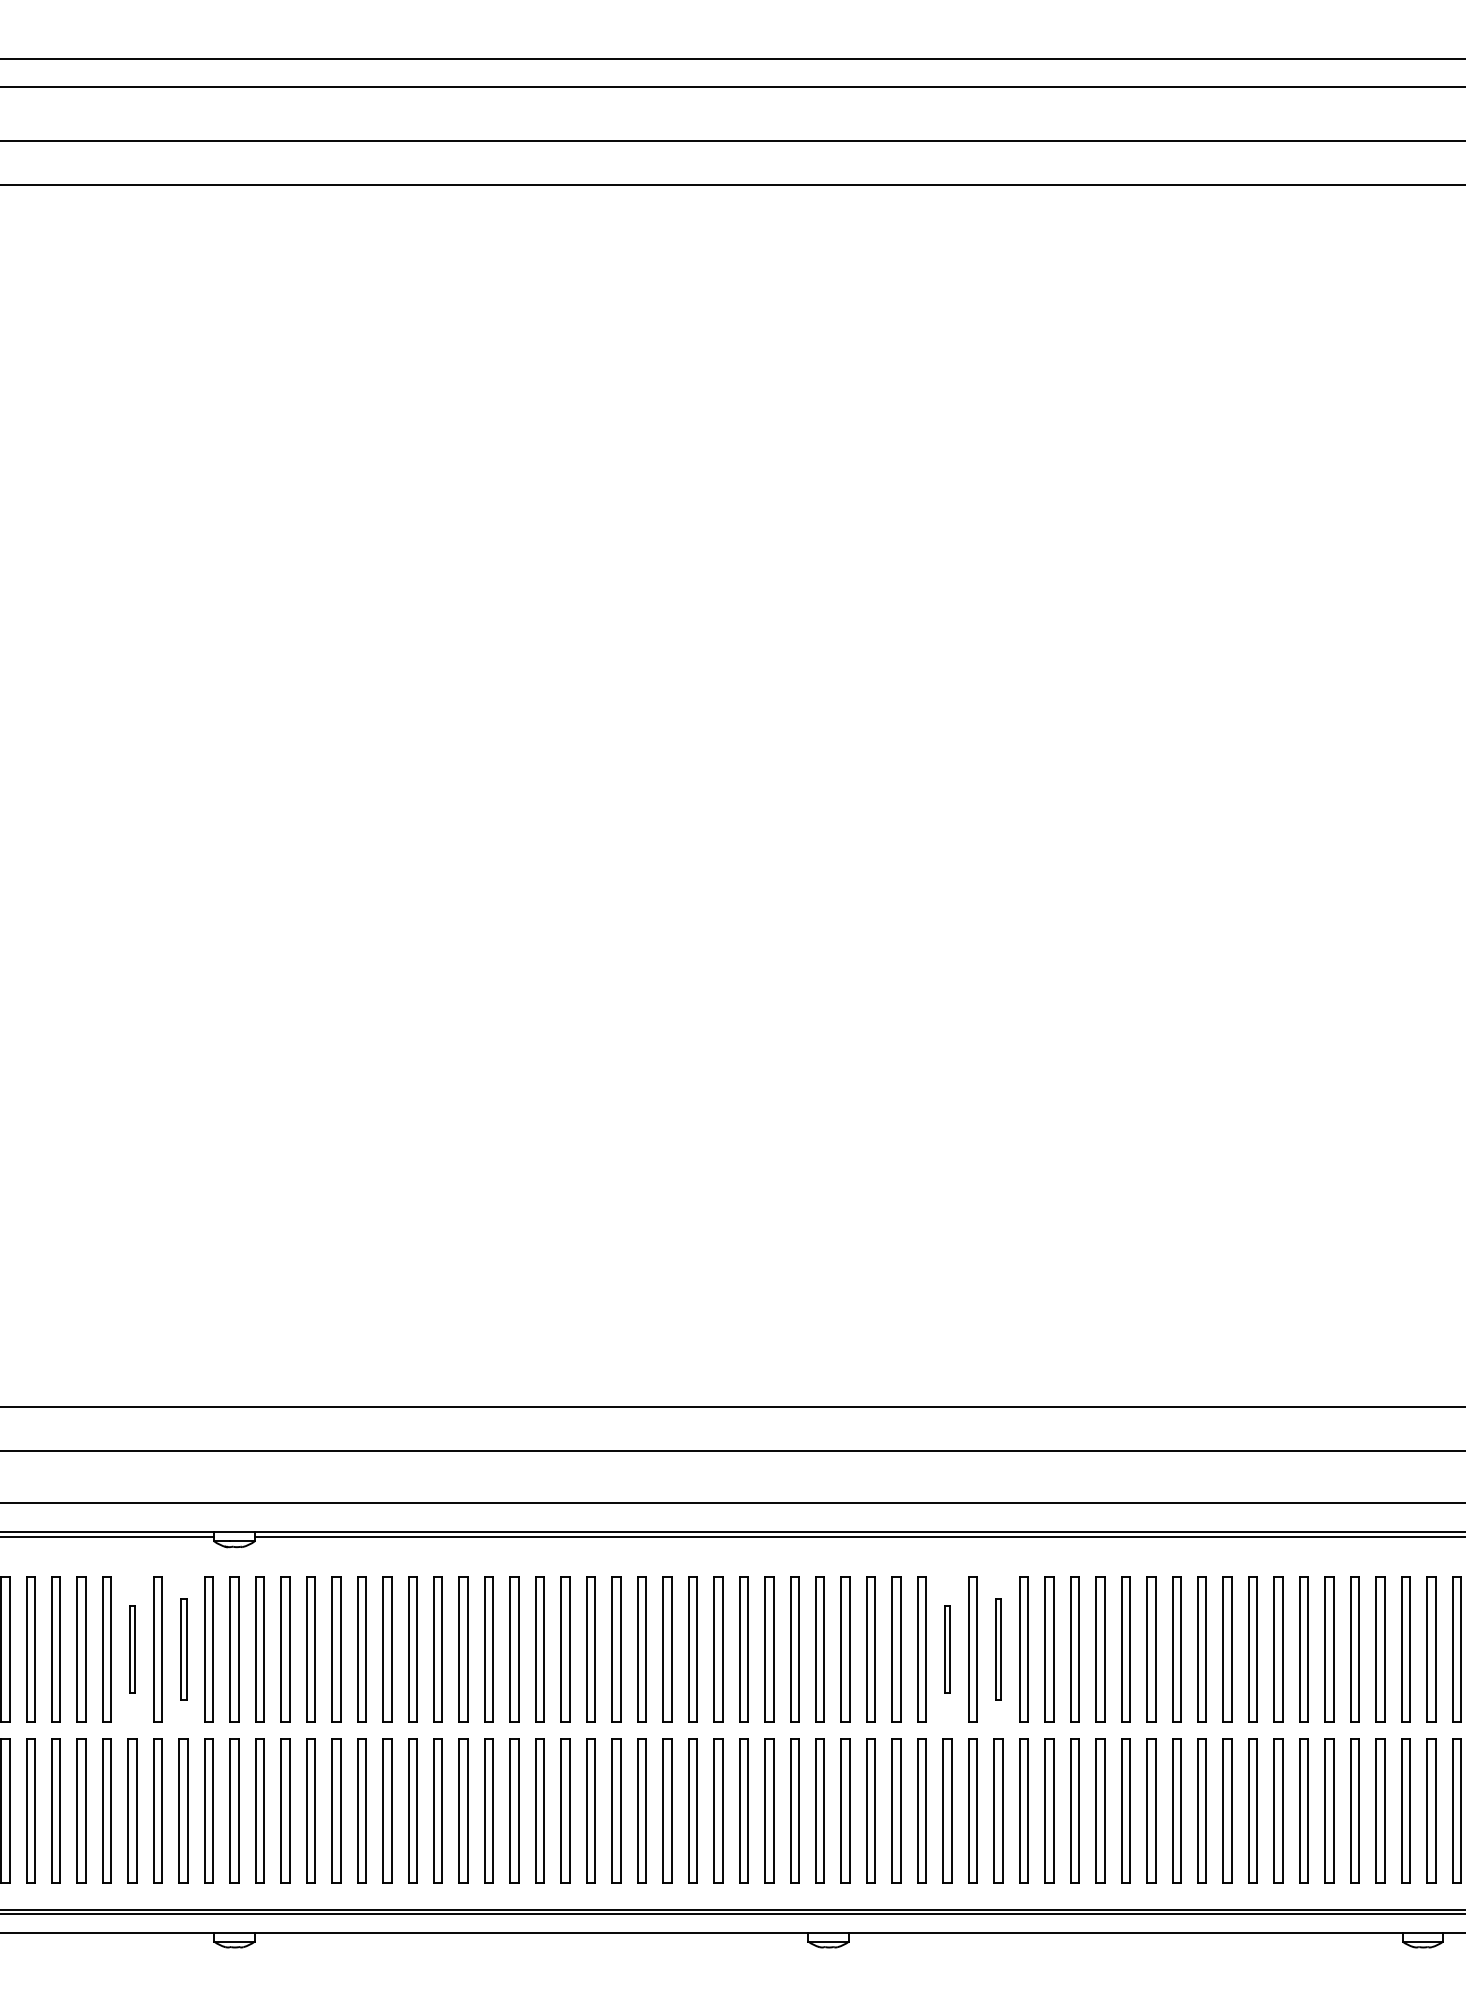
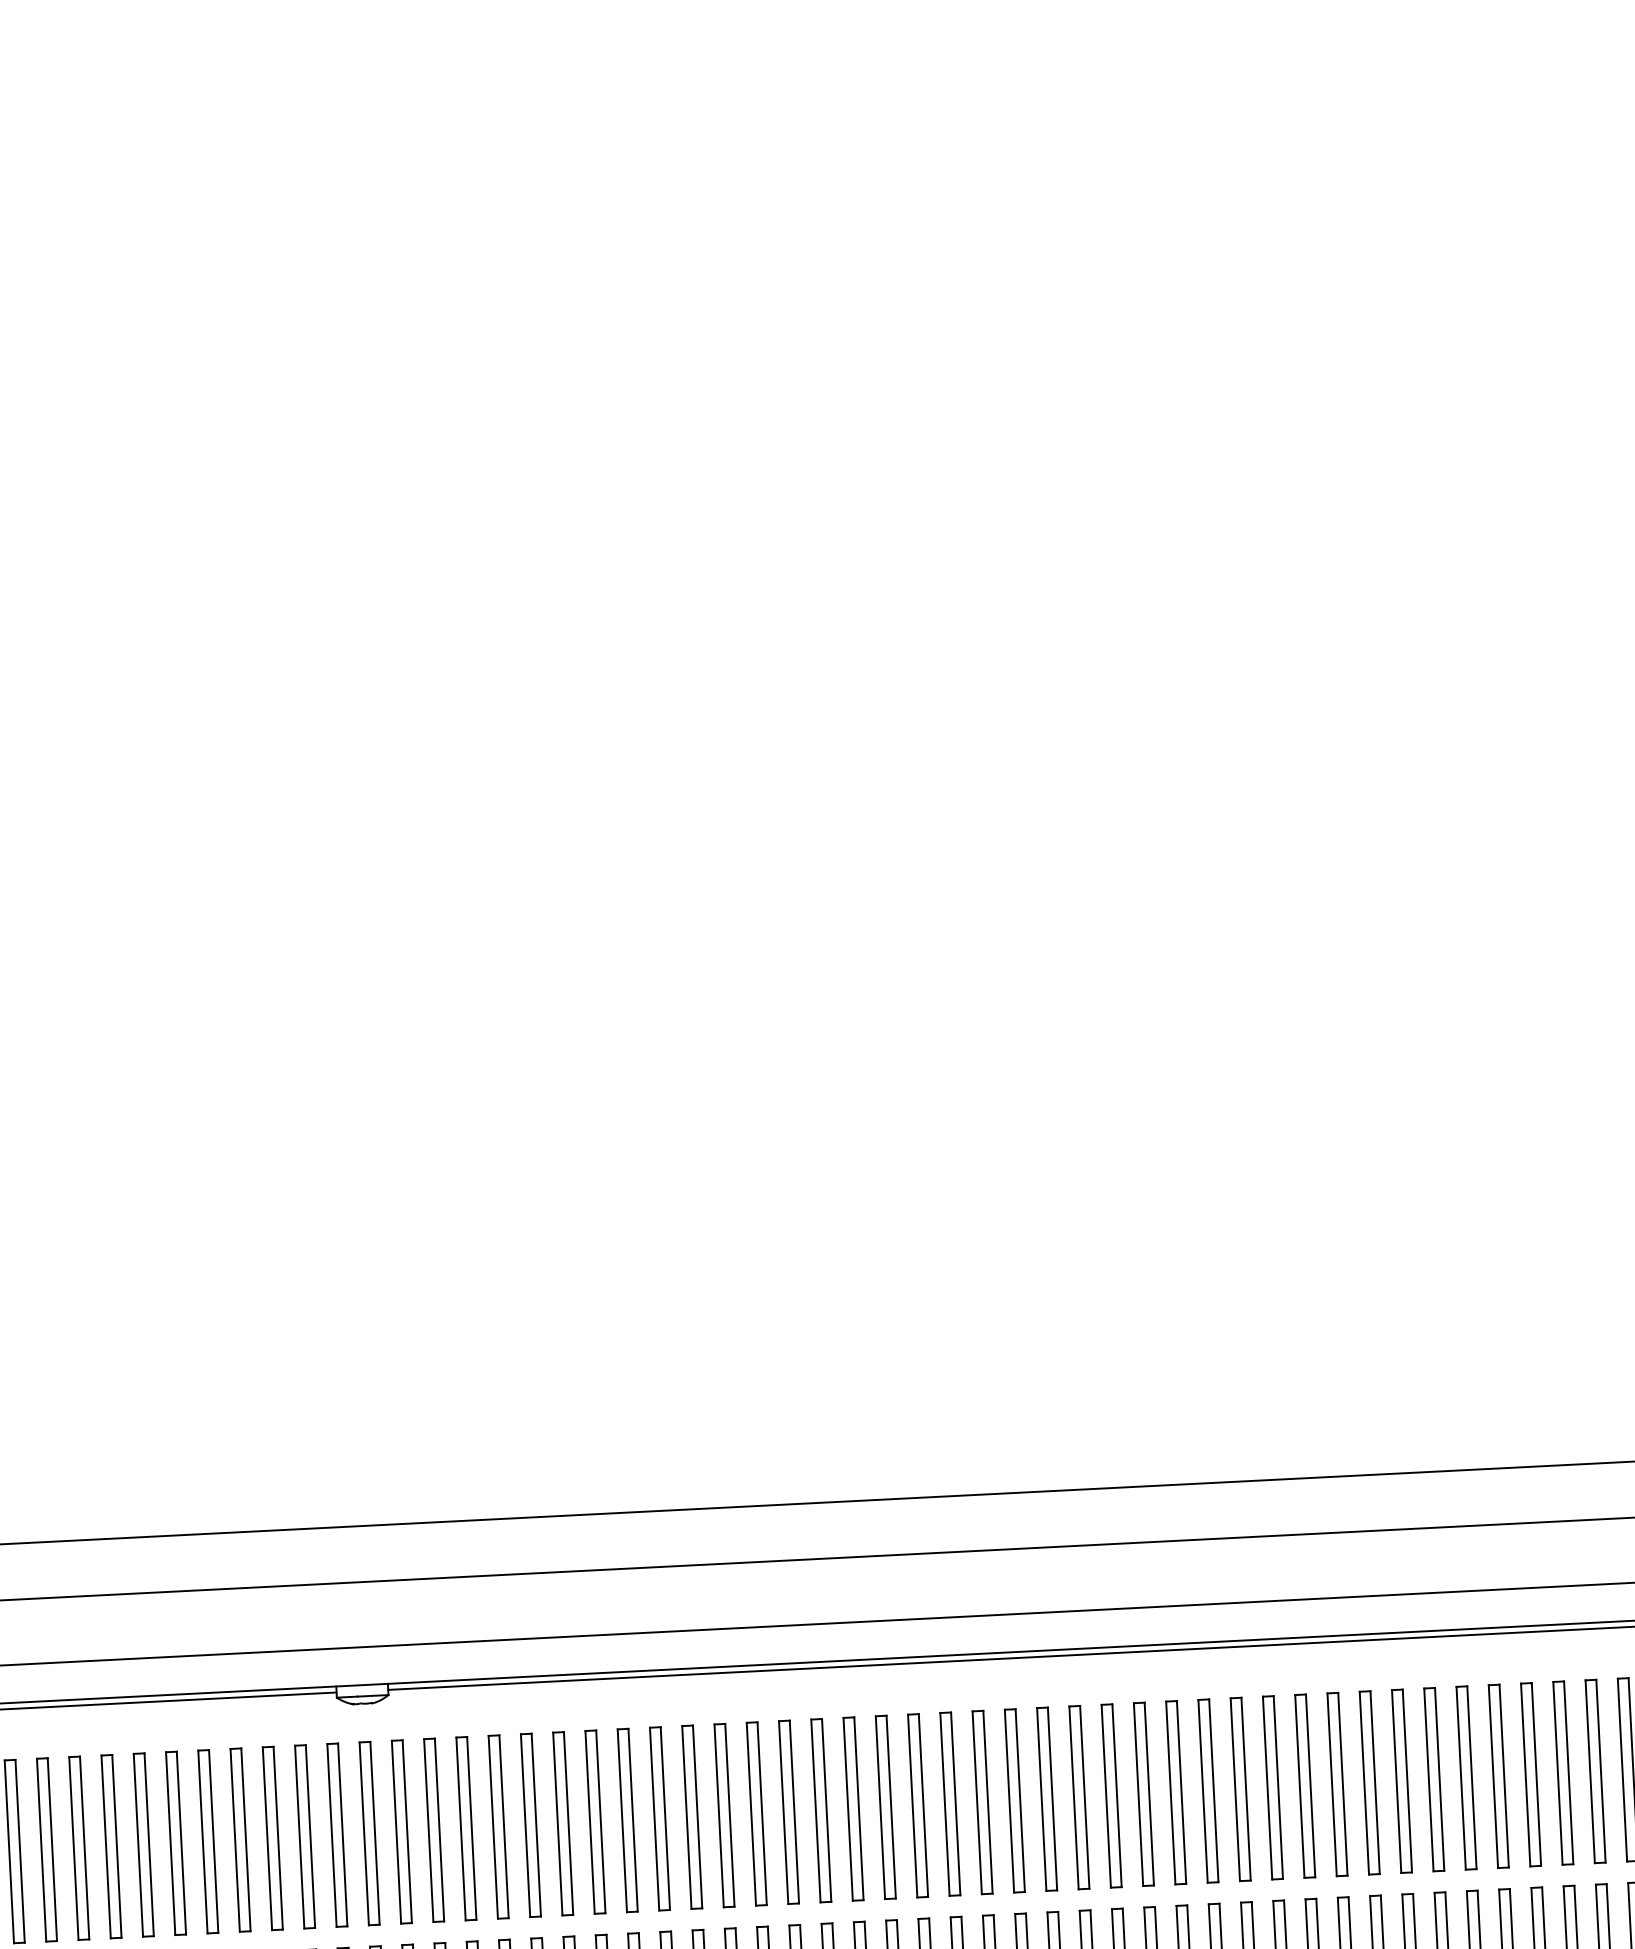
part: (132, 1649) -> (240, 1840), size x1.67
part: (183, 1649) -> (305, 1836), size x1.43
part: (947, 1649) -> (1272, 1787), size x1.67
part: (998, 1649) -> (1337, 1784), size x1.43

